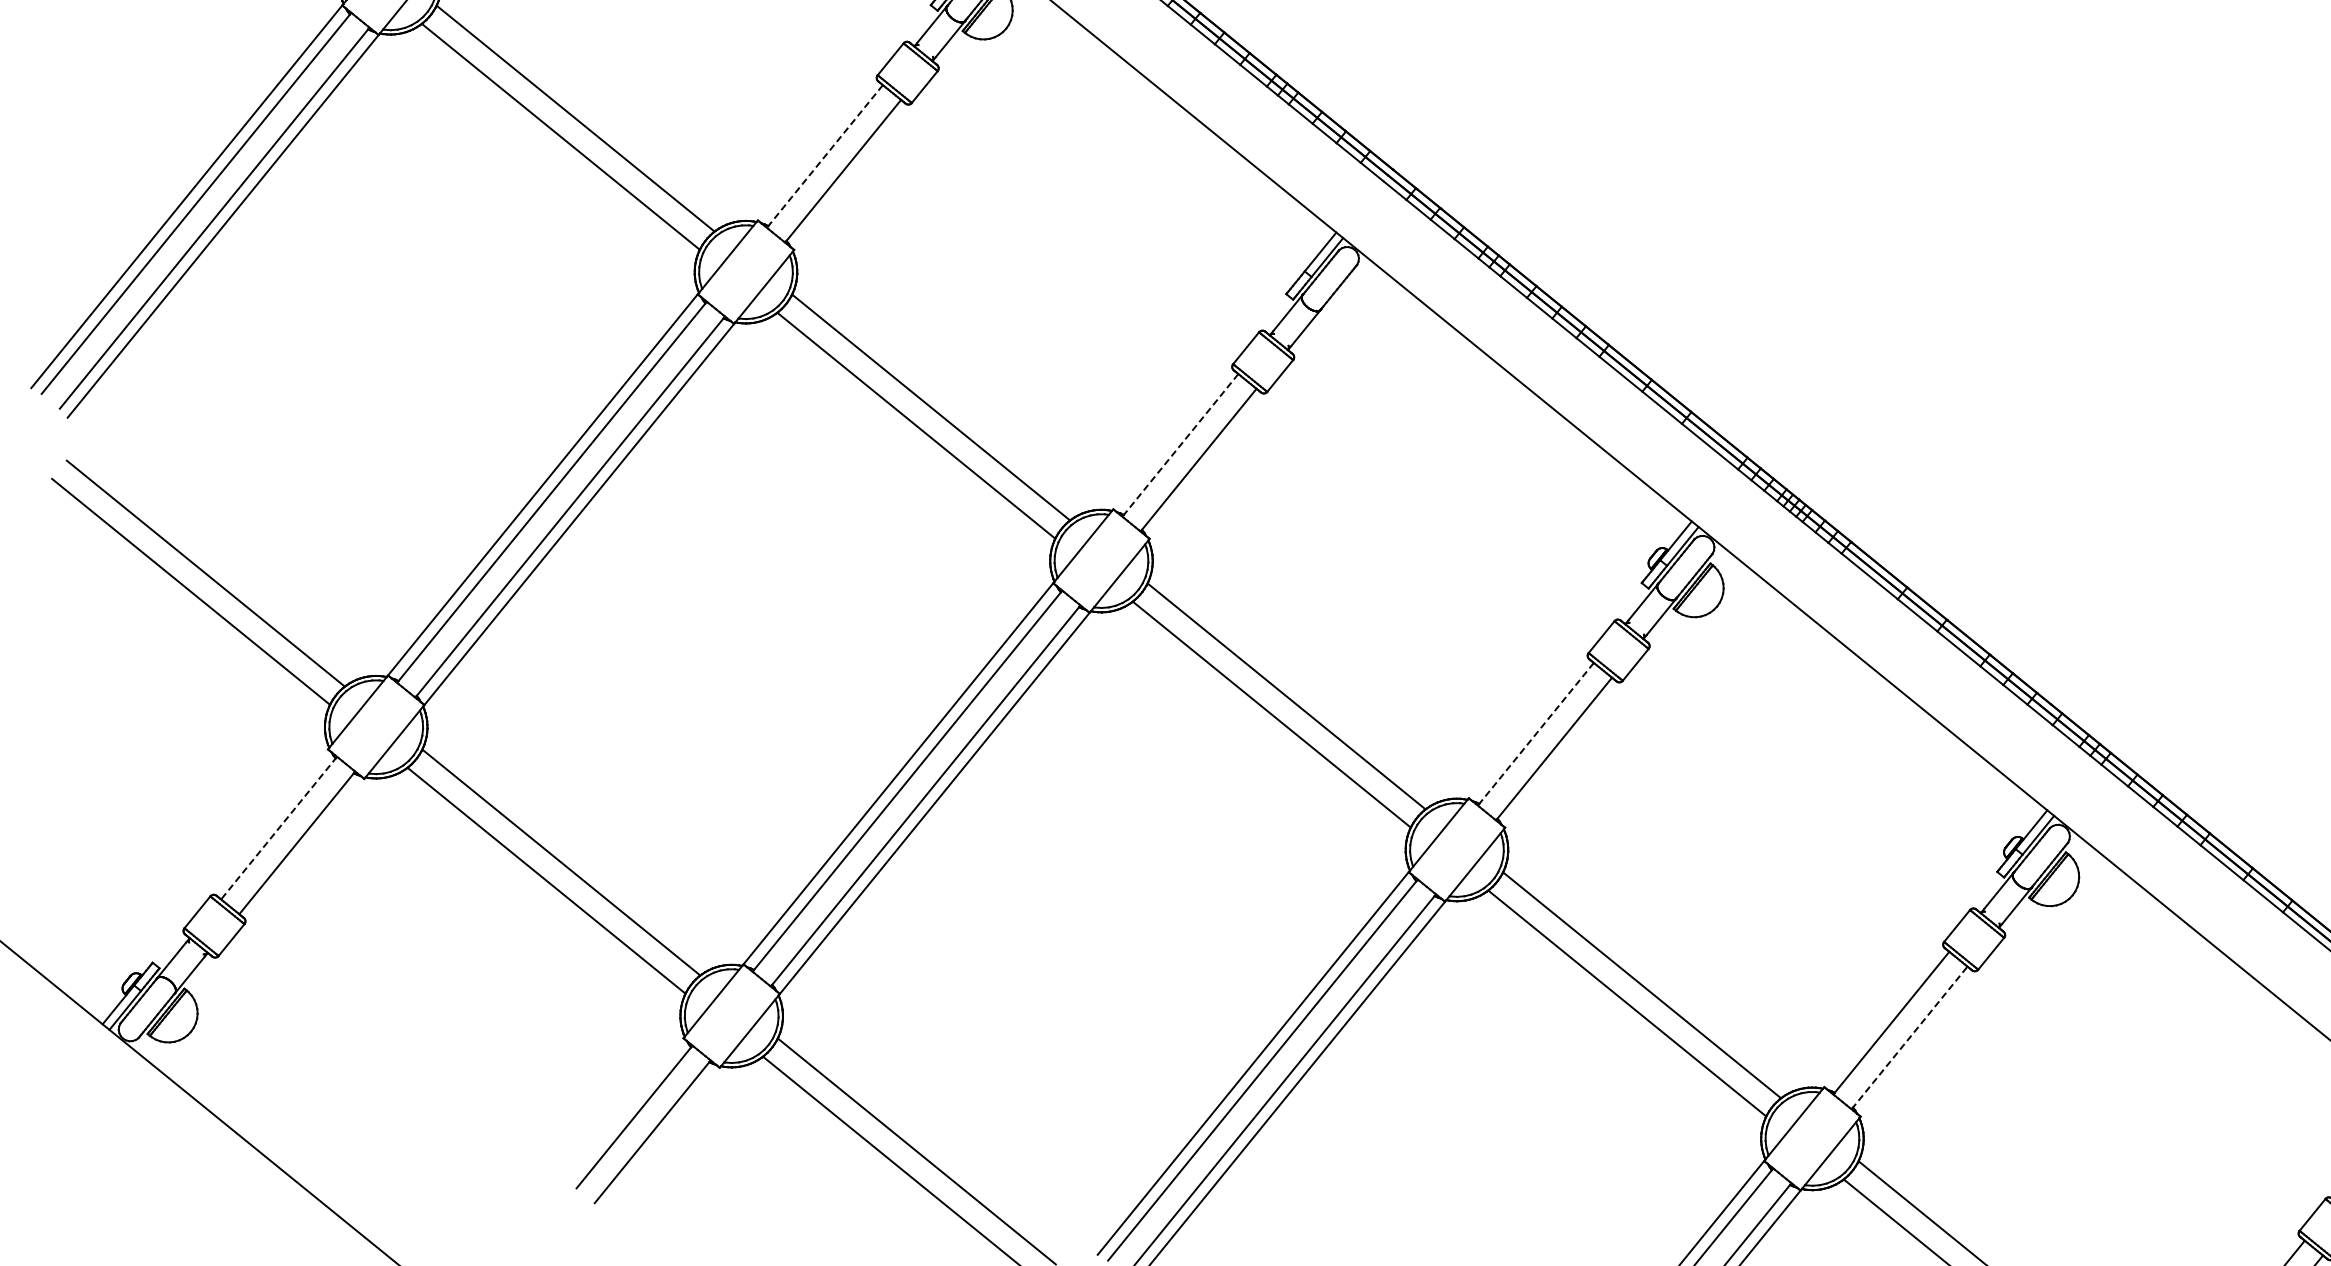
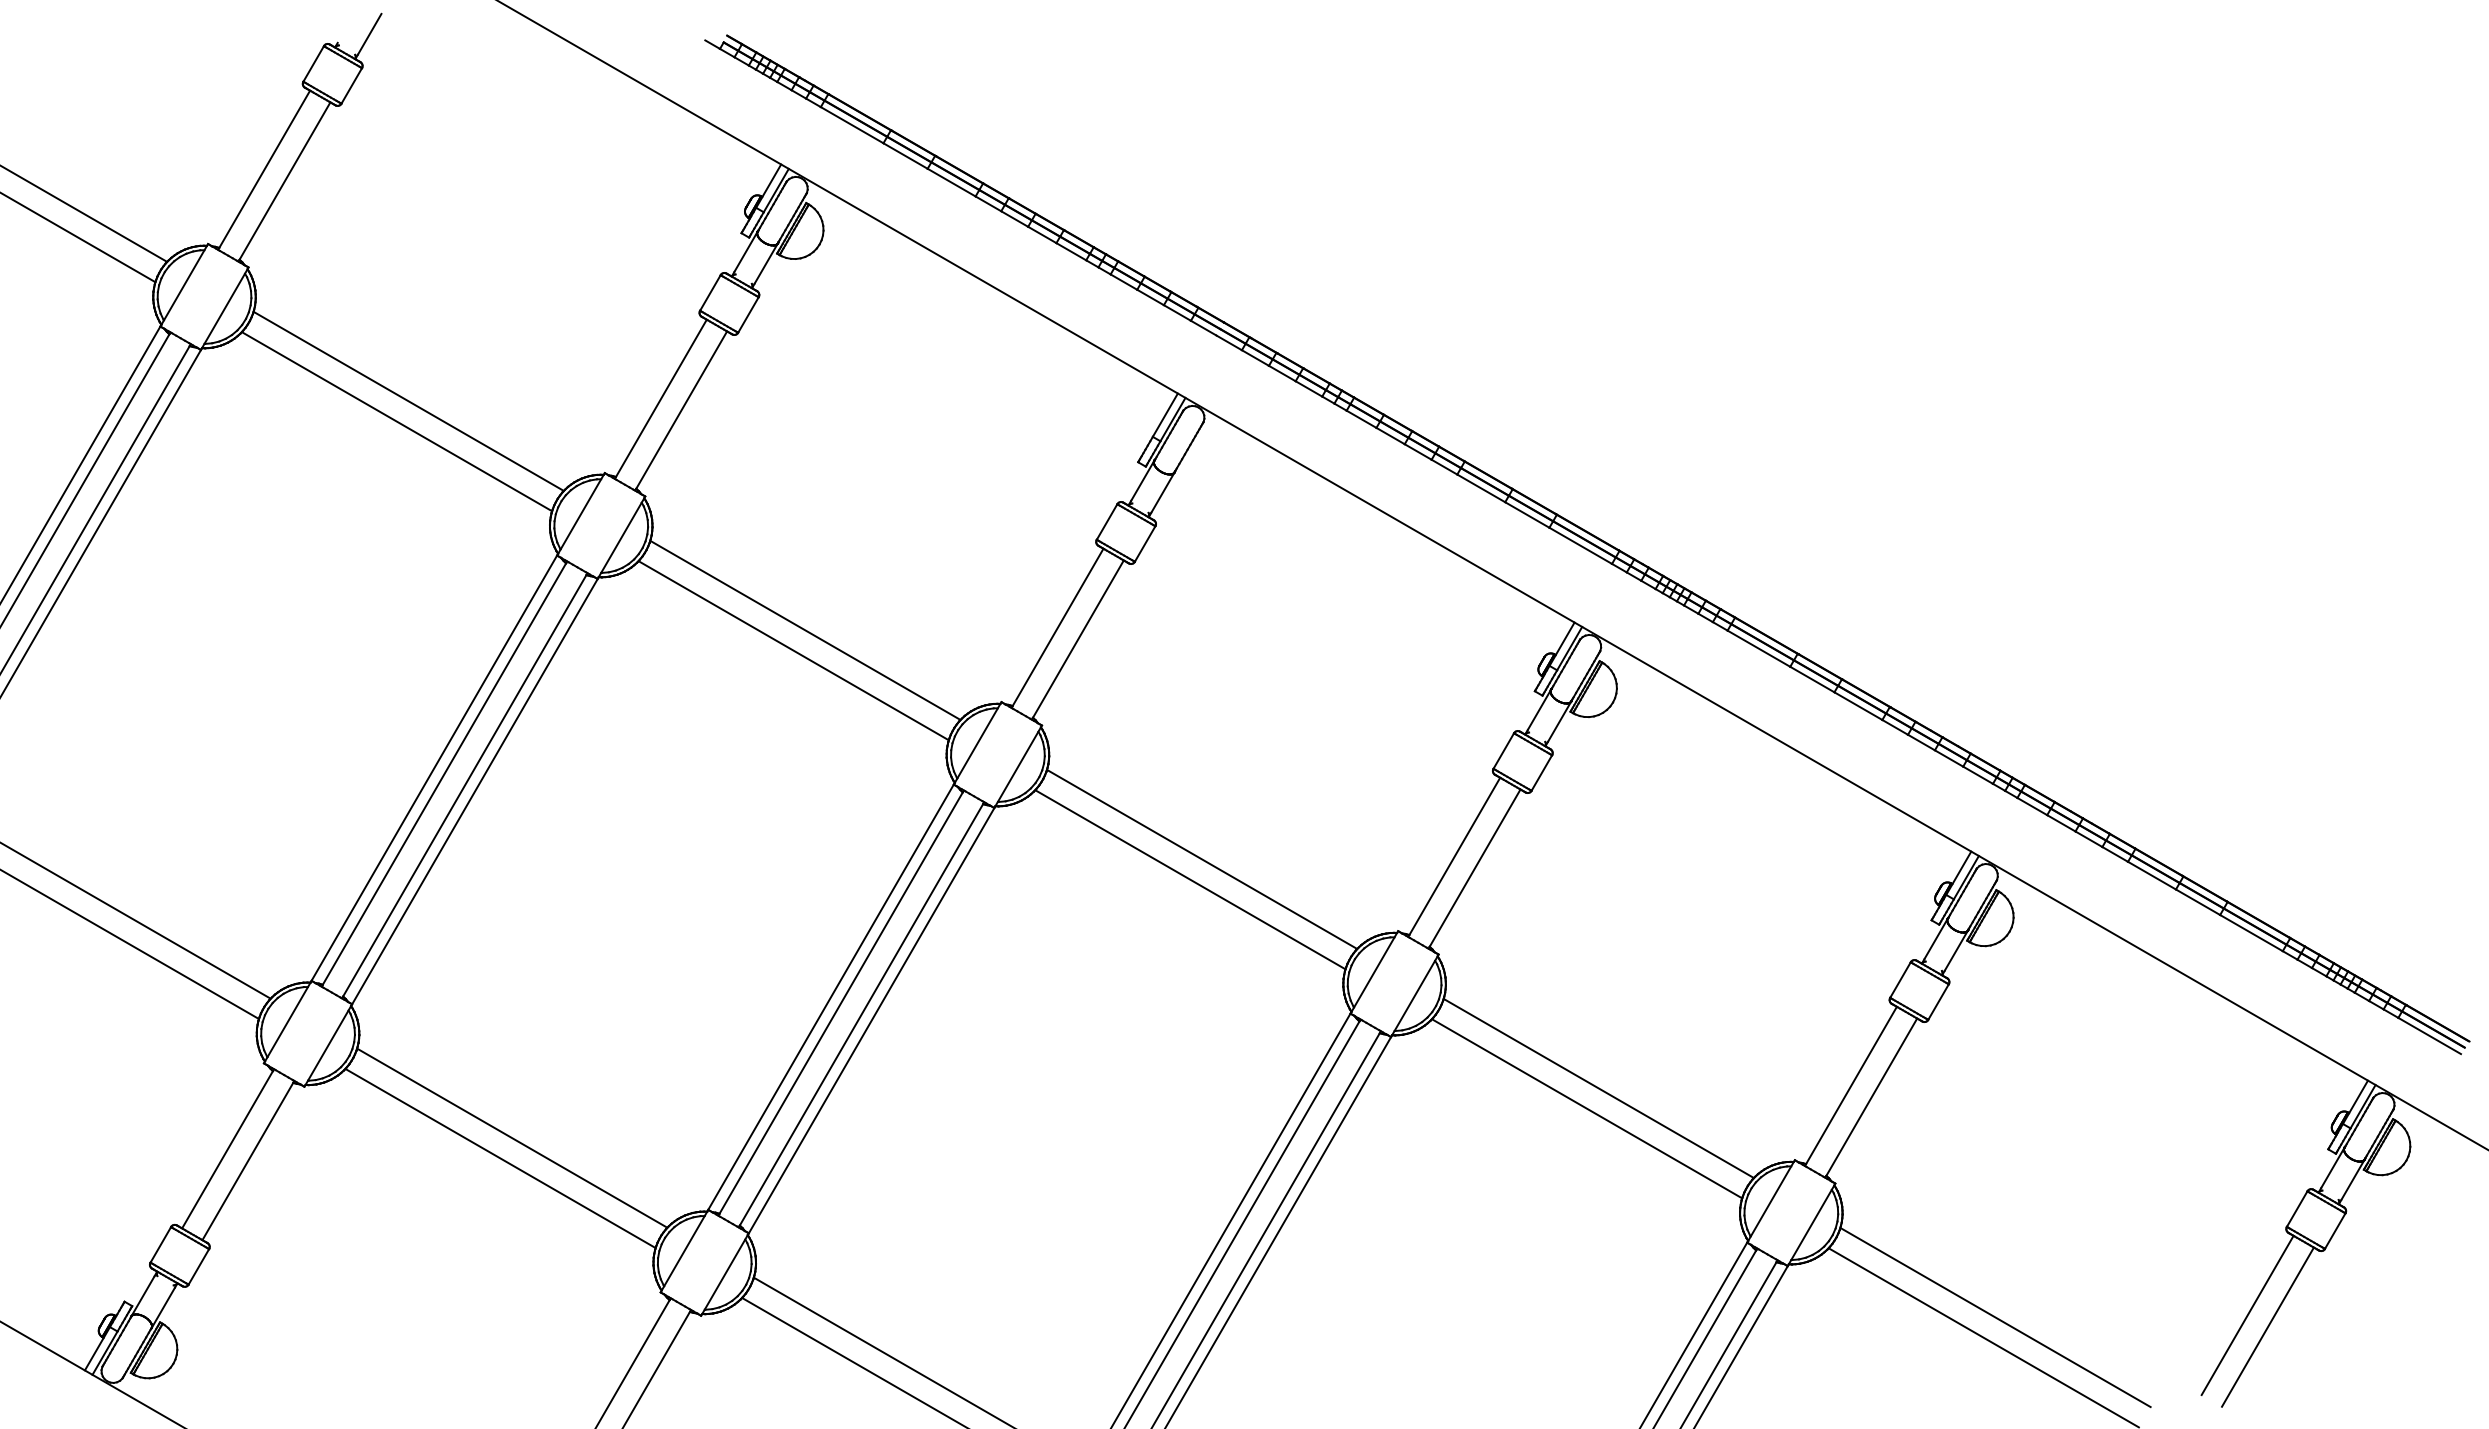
line: (824, 156) -> (660, 399), dashed -> solid
line: (1180, 445) -> (1057, 628), dashed -> solid
line: (1536, 734) -> (1454, 857), dashed -> solid
line: (279, 827) -> (228, 1148), dashed -> solid
line: (1909, 1038) -> (1871, 1098), dashed -> solid

